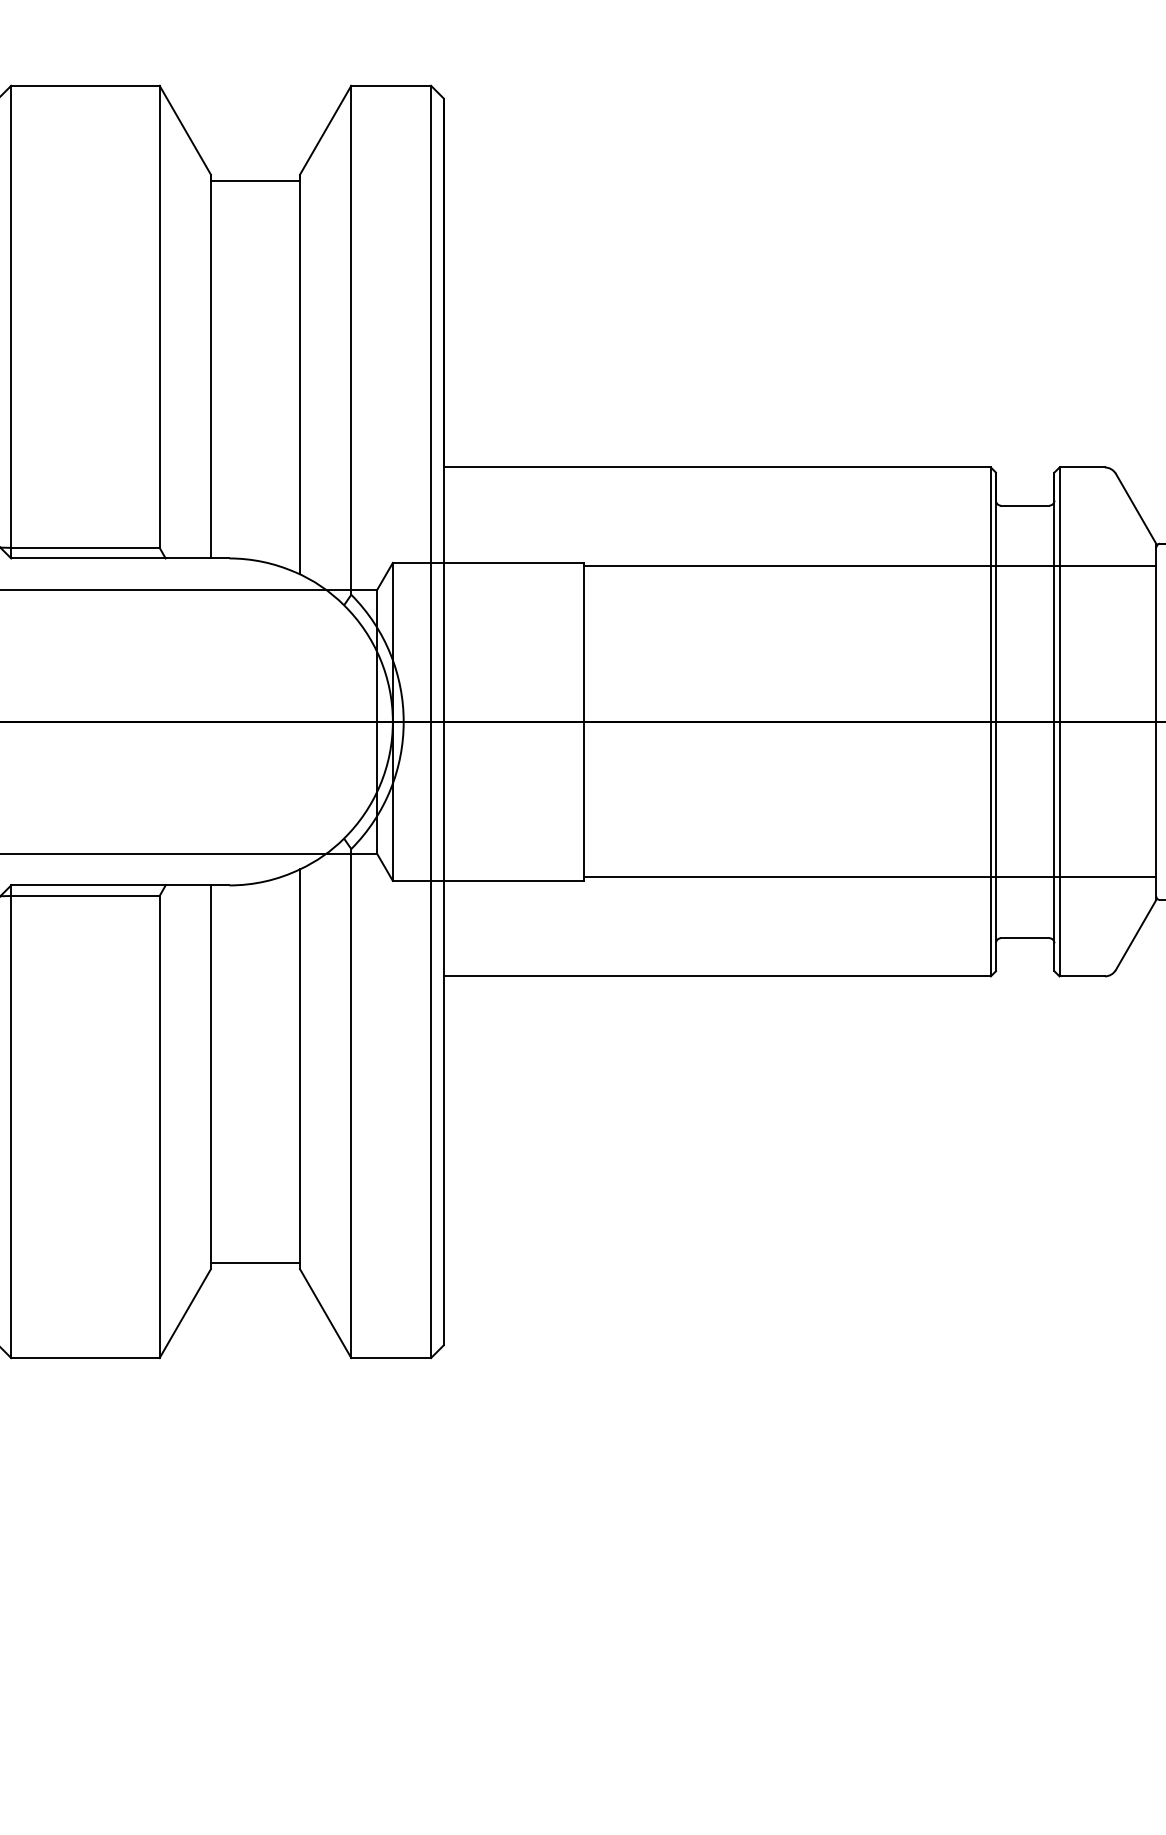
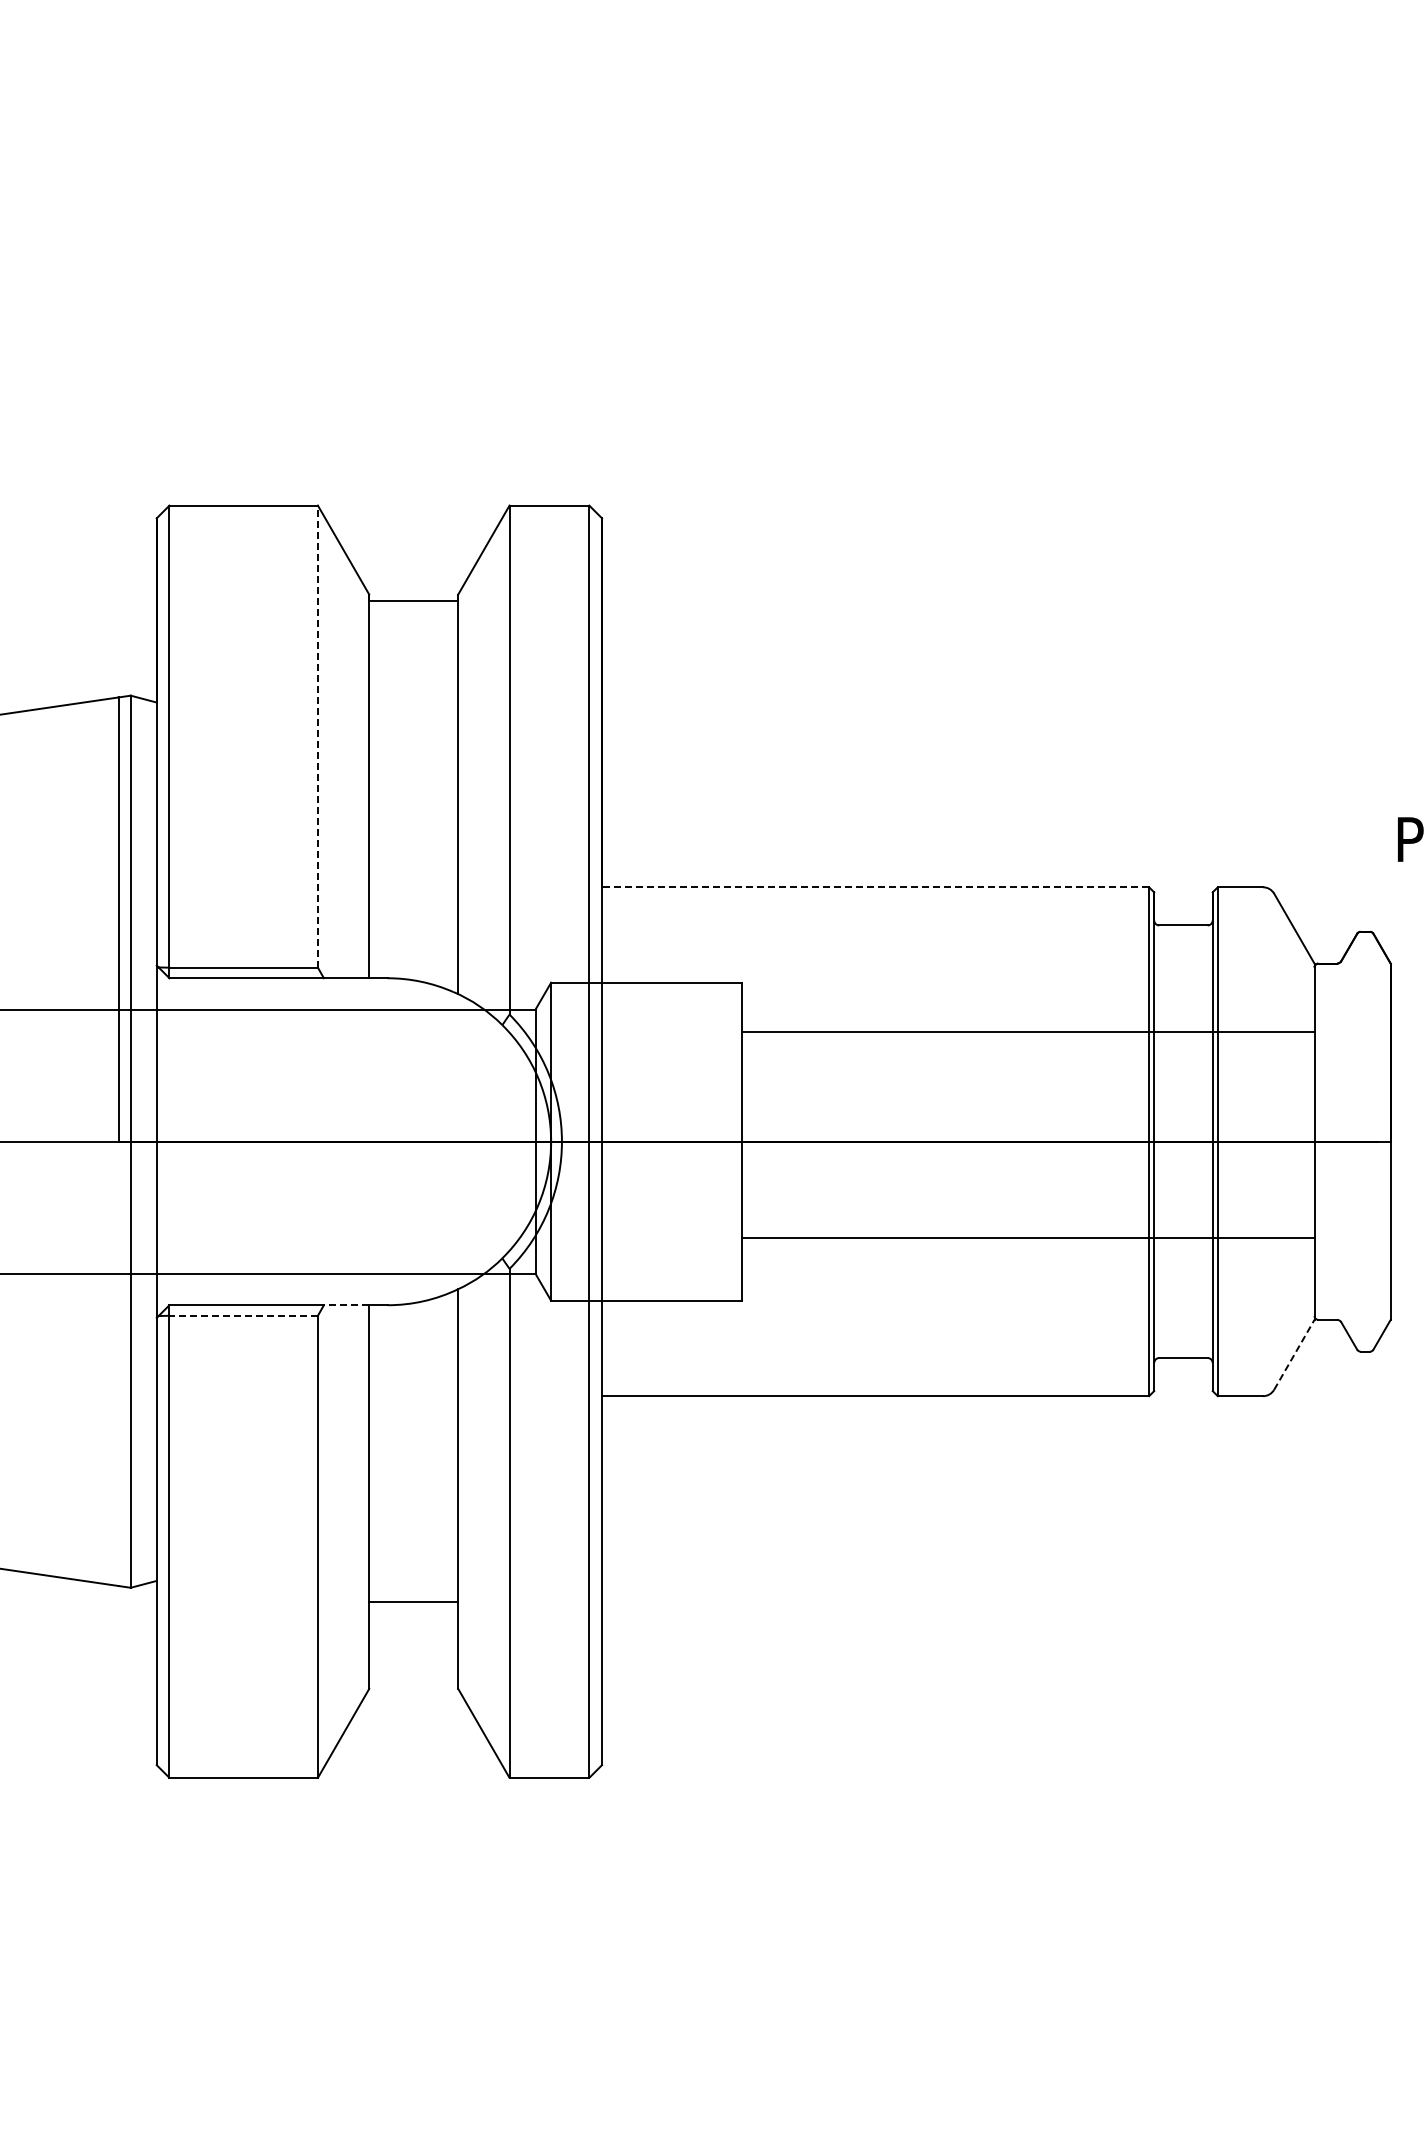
line: (159, 316) -> (317, 736), solid -> dashed
line: (717, 467) -> (875, 887), solid -> dashed
line: (869, 566) -> (1027, 1032), moved
line: (869, 877) -> (1027, 1238), moved
line: (188, 885) -> (346, 1305), solid -> dashed
line: (85, 895) -> (243, 1315), solid -> dashed
line: (1136, 934) -> (1294, 1354), solid -> dashed
line: (255, 1262) -> (413, 1602), moved

